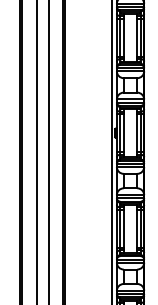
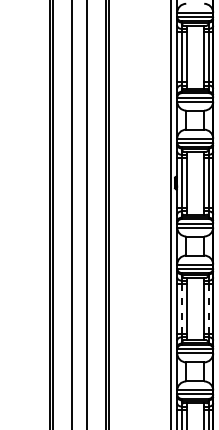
line: (120, 228) -> (181, 308), solid -> dashed
line: (140, 229) -> (208, 309), solid -> dashed

